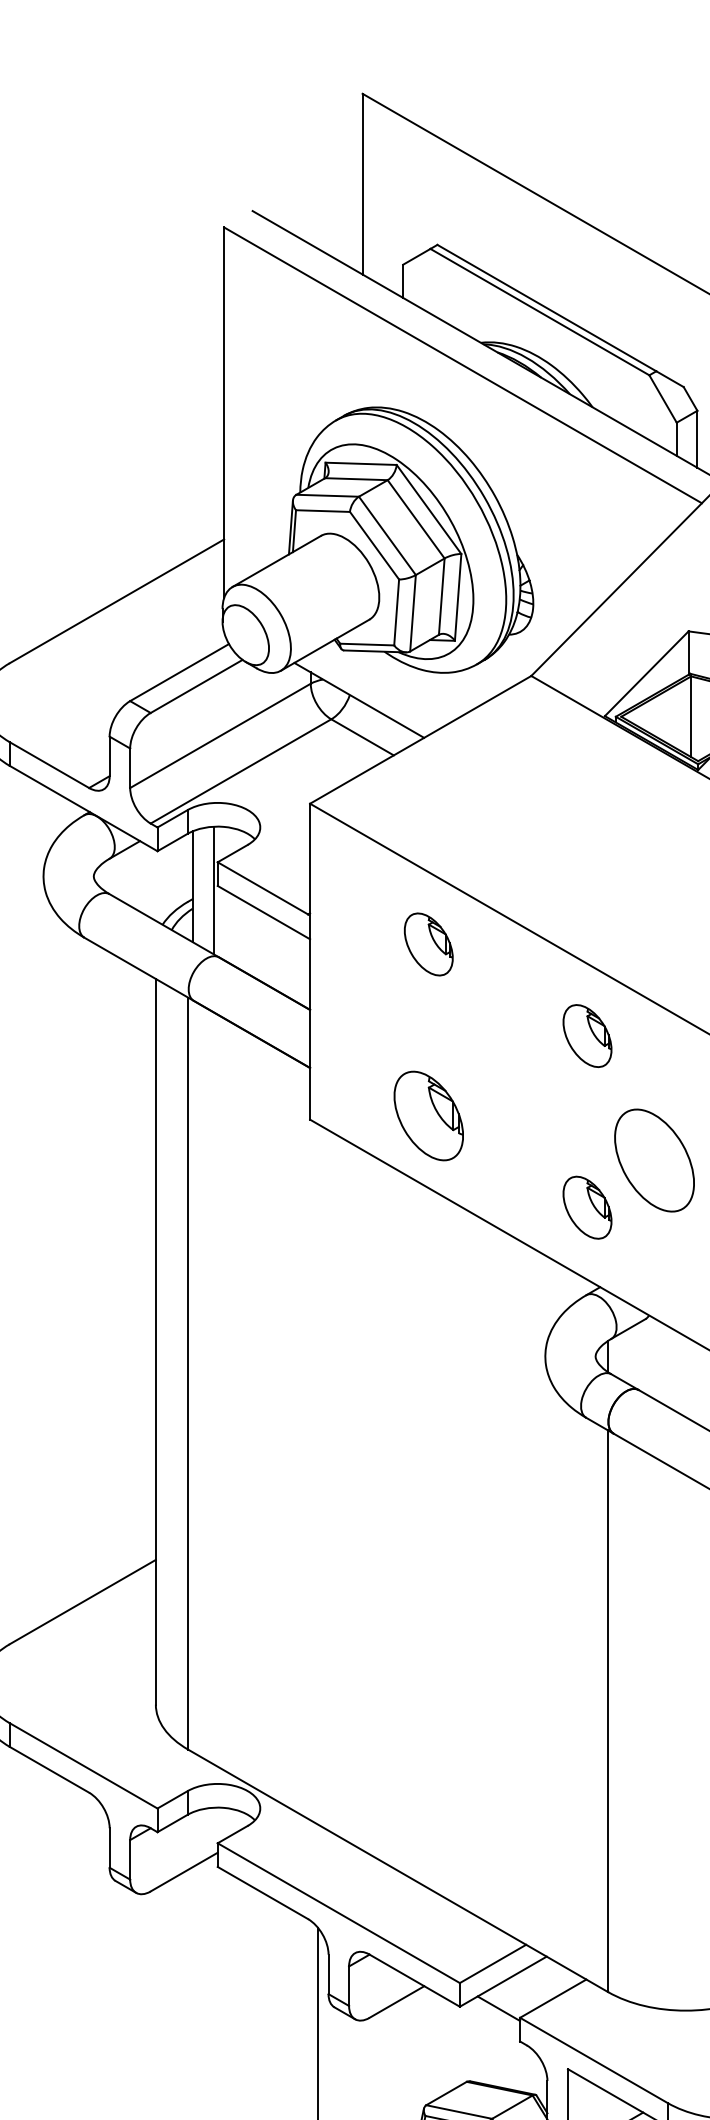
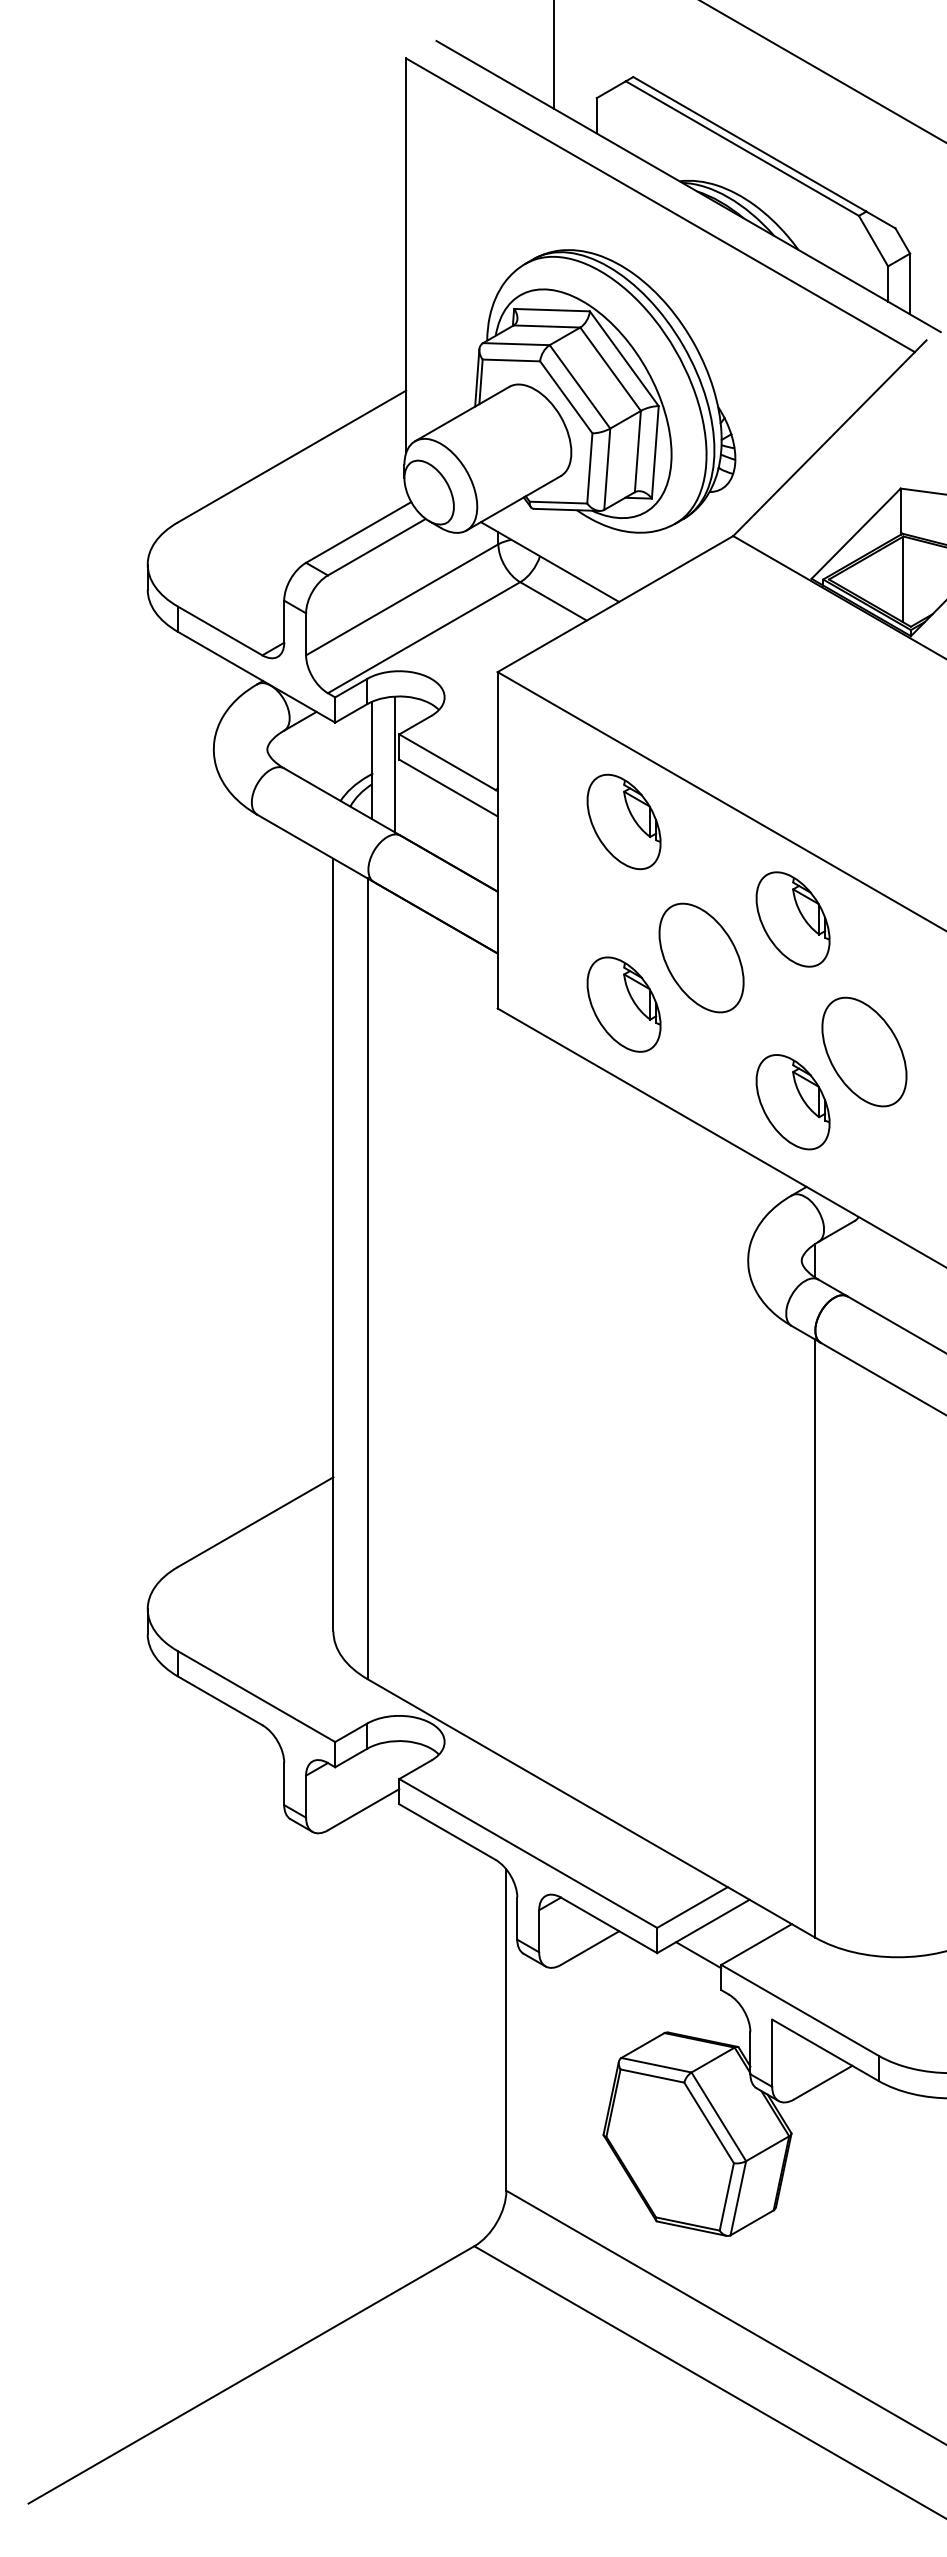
part: (428, 944) -> (623, 821), size x1.43
part: (586, 1036) -> (792, 919), size x1.43
part: (501, 1071) -> (701, 957), added
part: (586, 1207) -> (792, 1102), size x1.43

